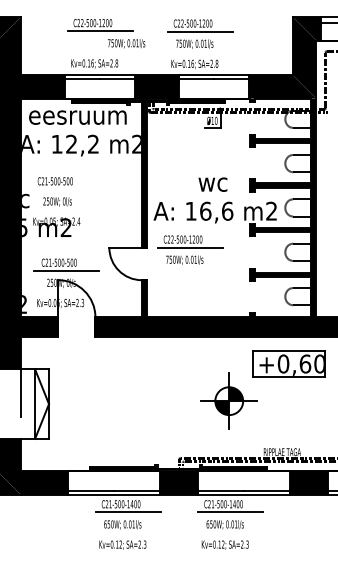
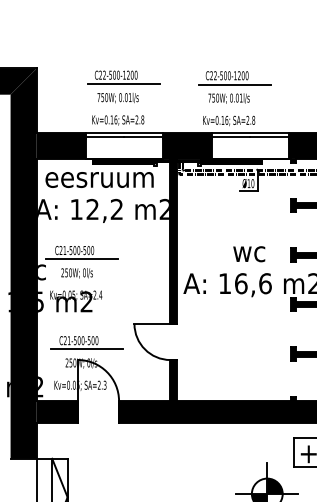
text: (126, 43) -> (118, 97), moved
line: (61, 189) -> (81, 259), added
part: (190, 249) -> (224, 326), removed

